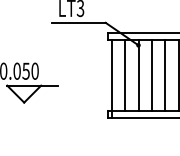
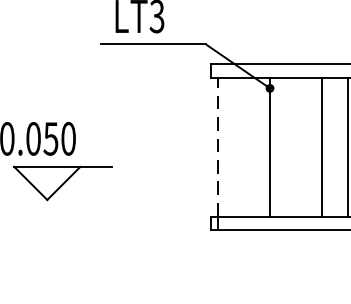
line: (111, 75) -> (217, 147), solid -> dashed
line: (125, 75) -> (244, 147), removed
line: (151, 75) -> (295, 147), removed

